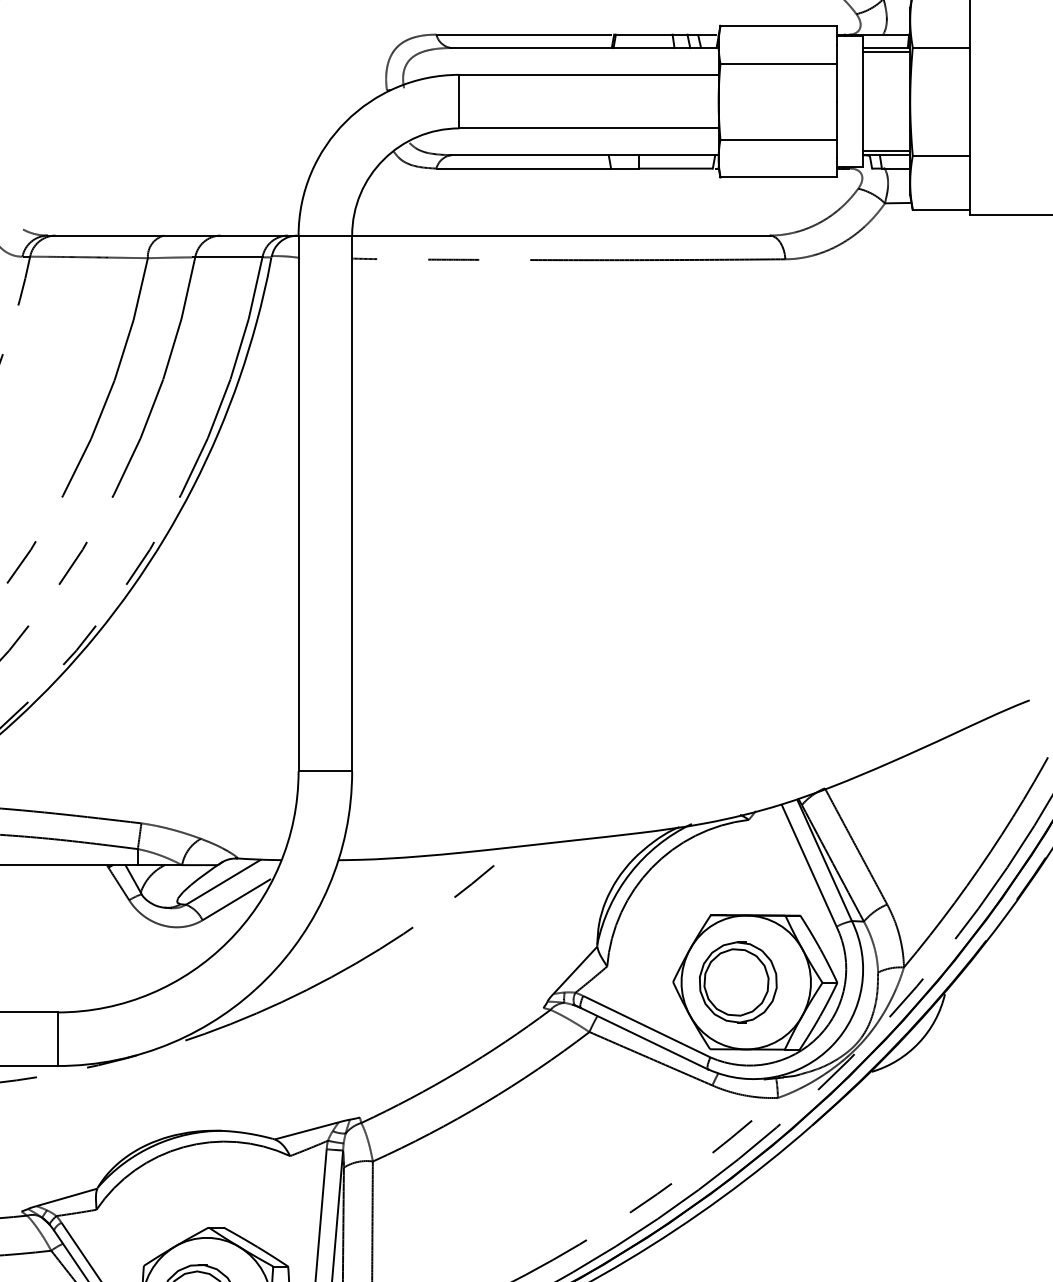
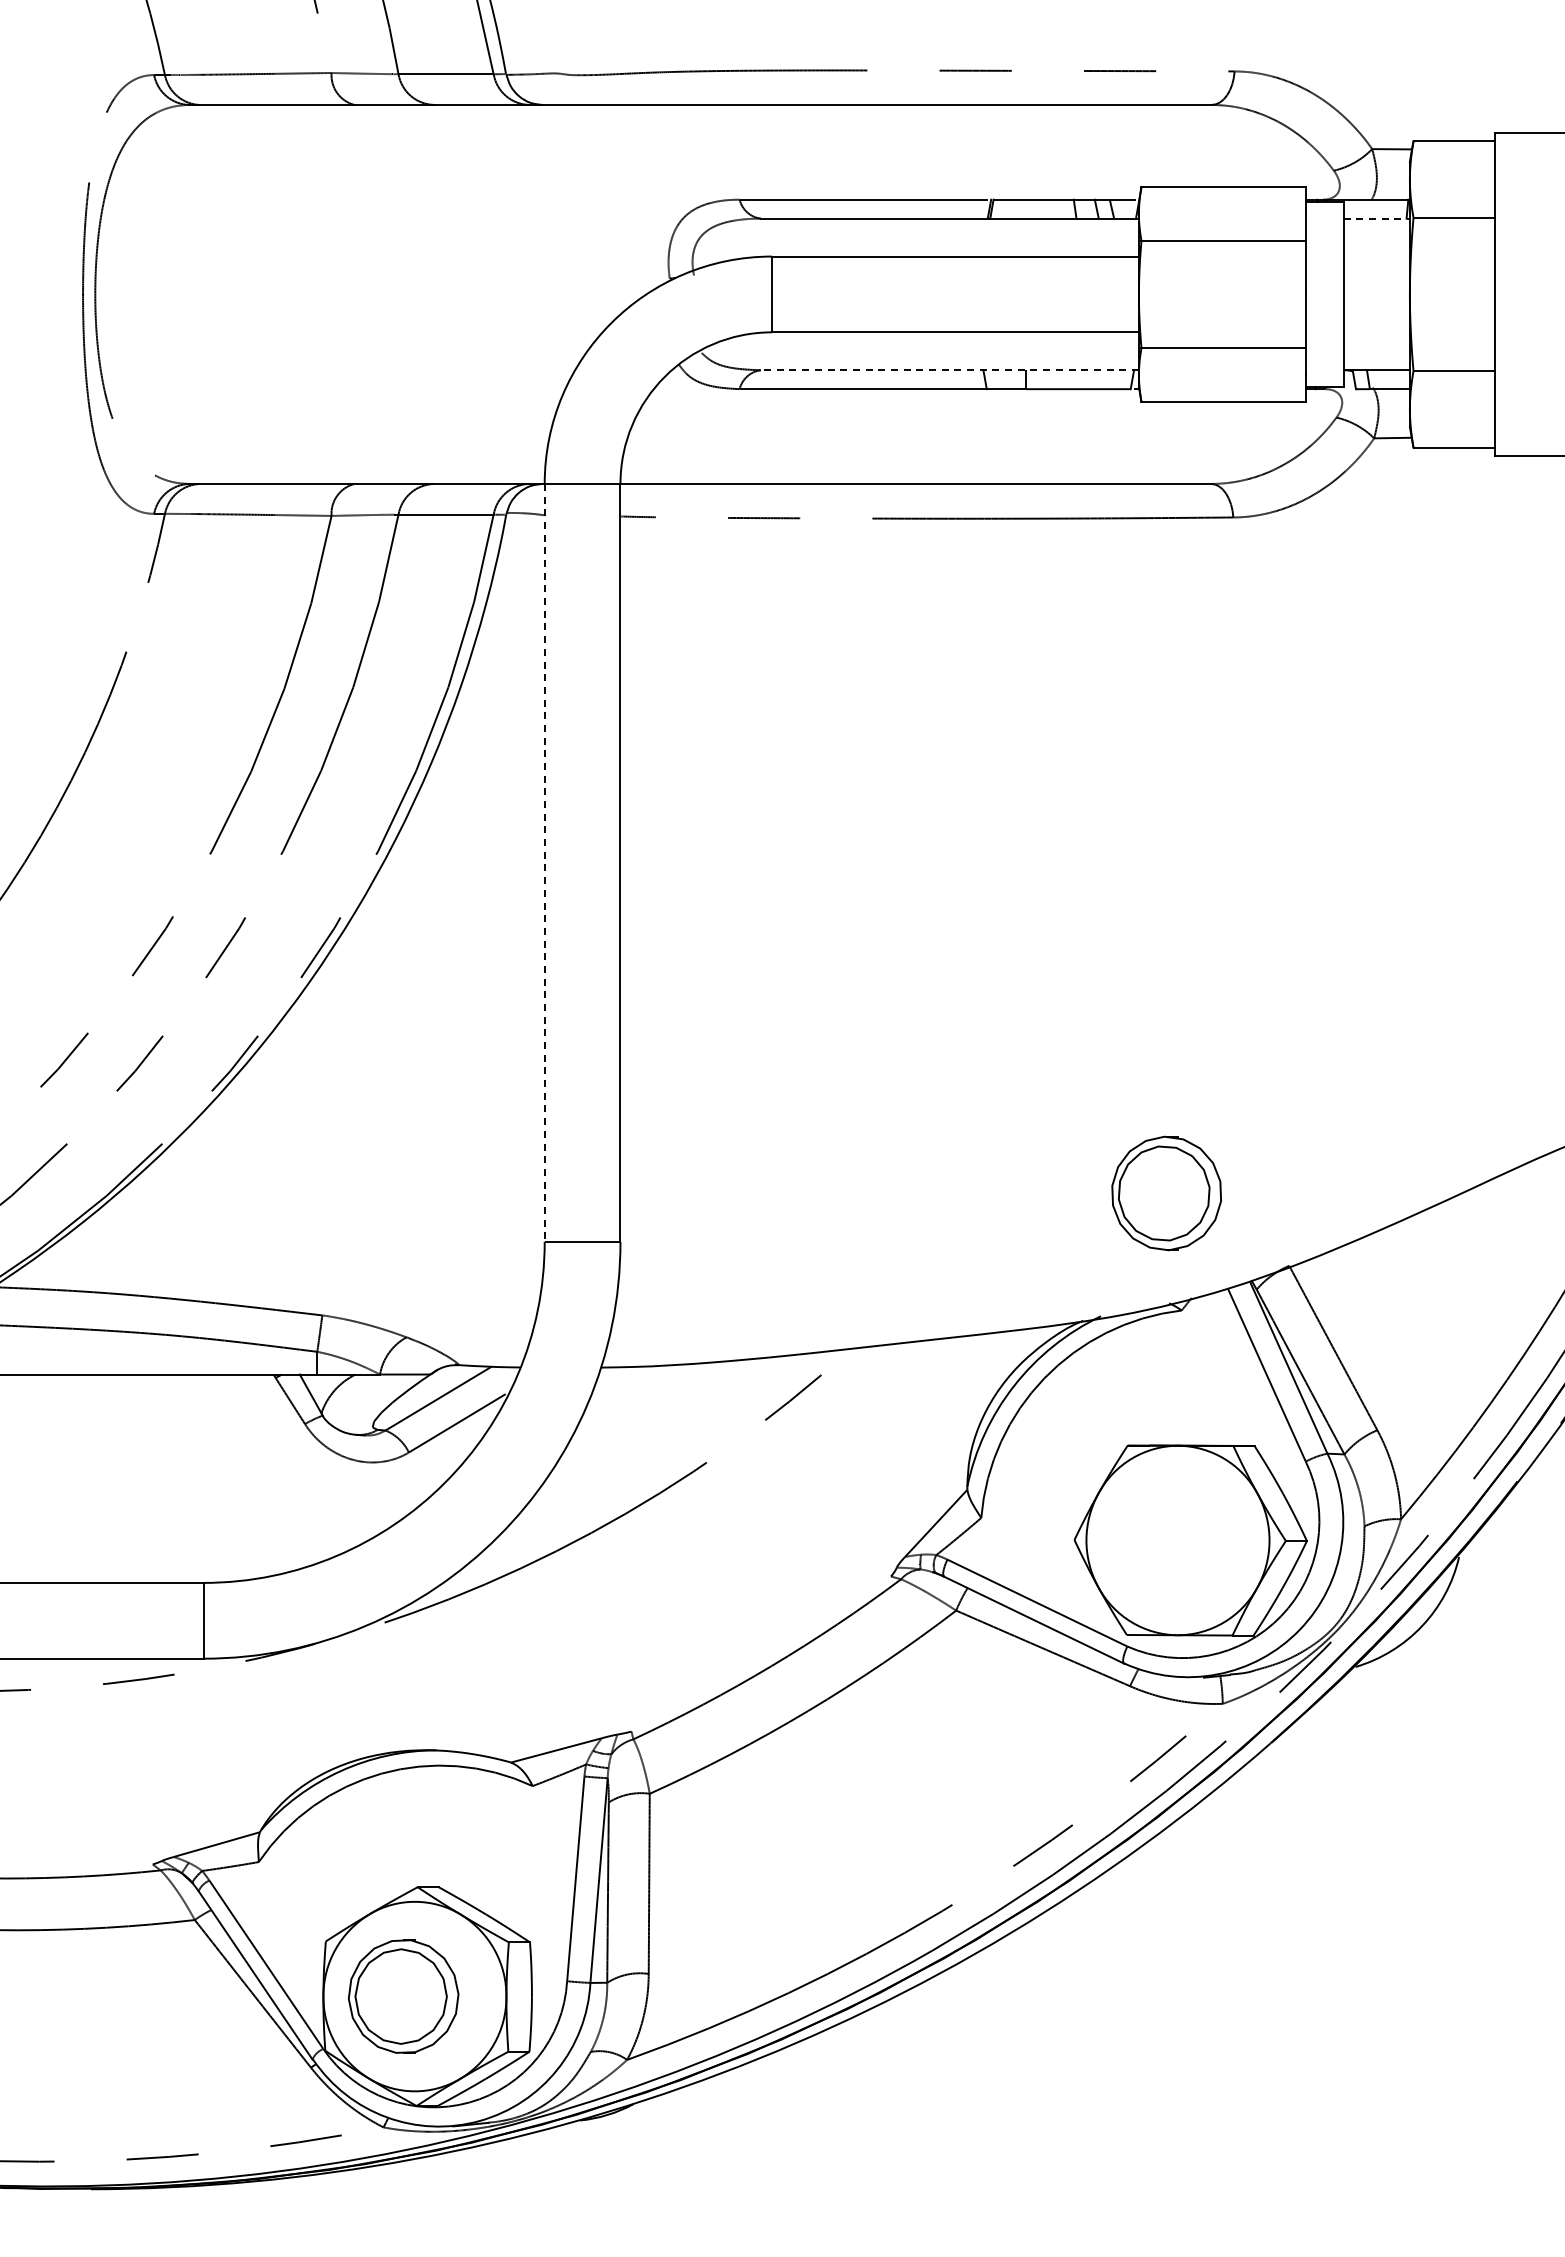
line: (887, 47) -> (1377, 218), solid -> dashed
line: (886, 52) -> (1376, 224), removed
line: (886, 151) -> (1376, 364), removed
line: (584, 155) -> (949, 370), solid -> dashed
line: (298, 503) -> (544, 862), solid -> dashed
part: (738, 982) -> (1166, 1193), moved

